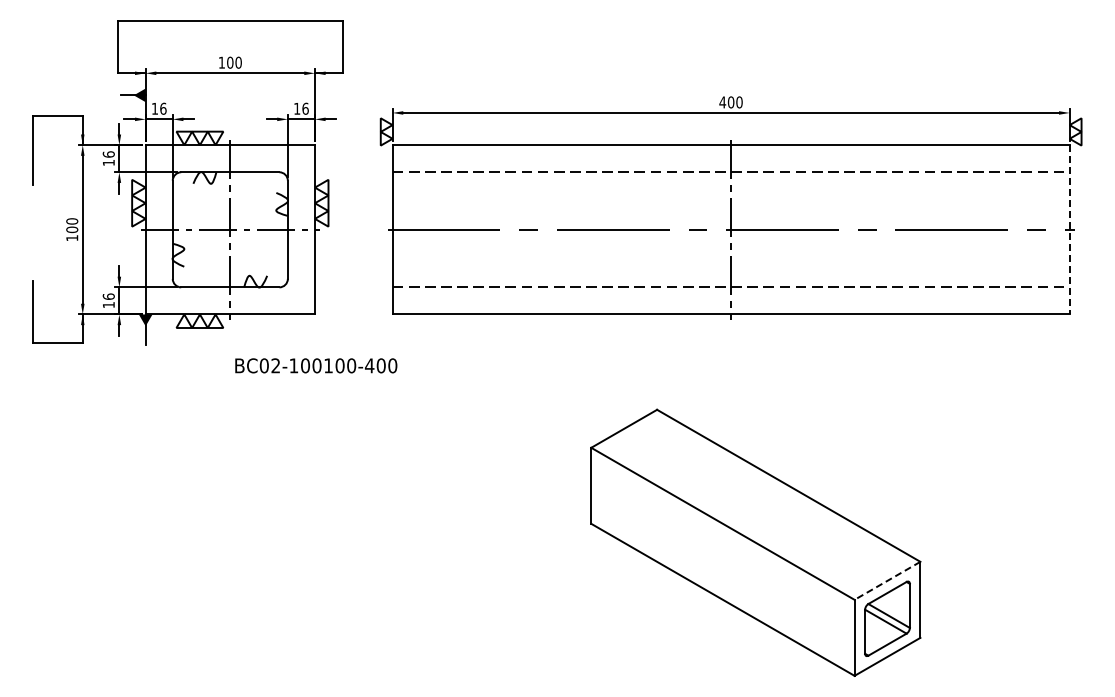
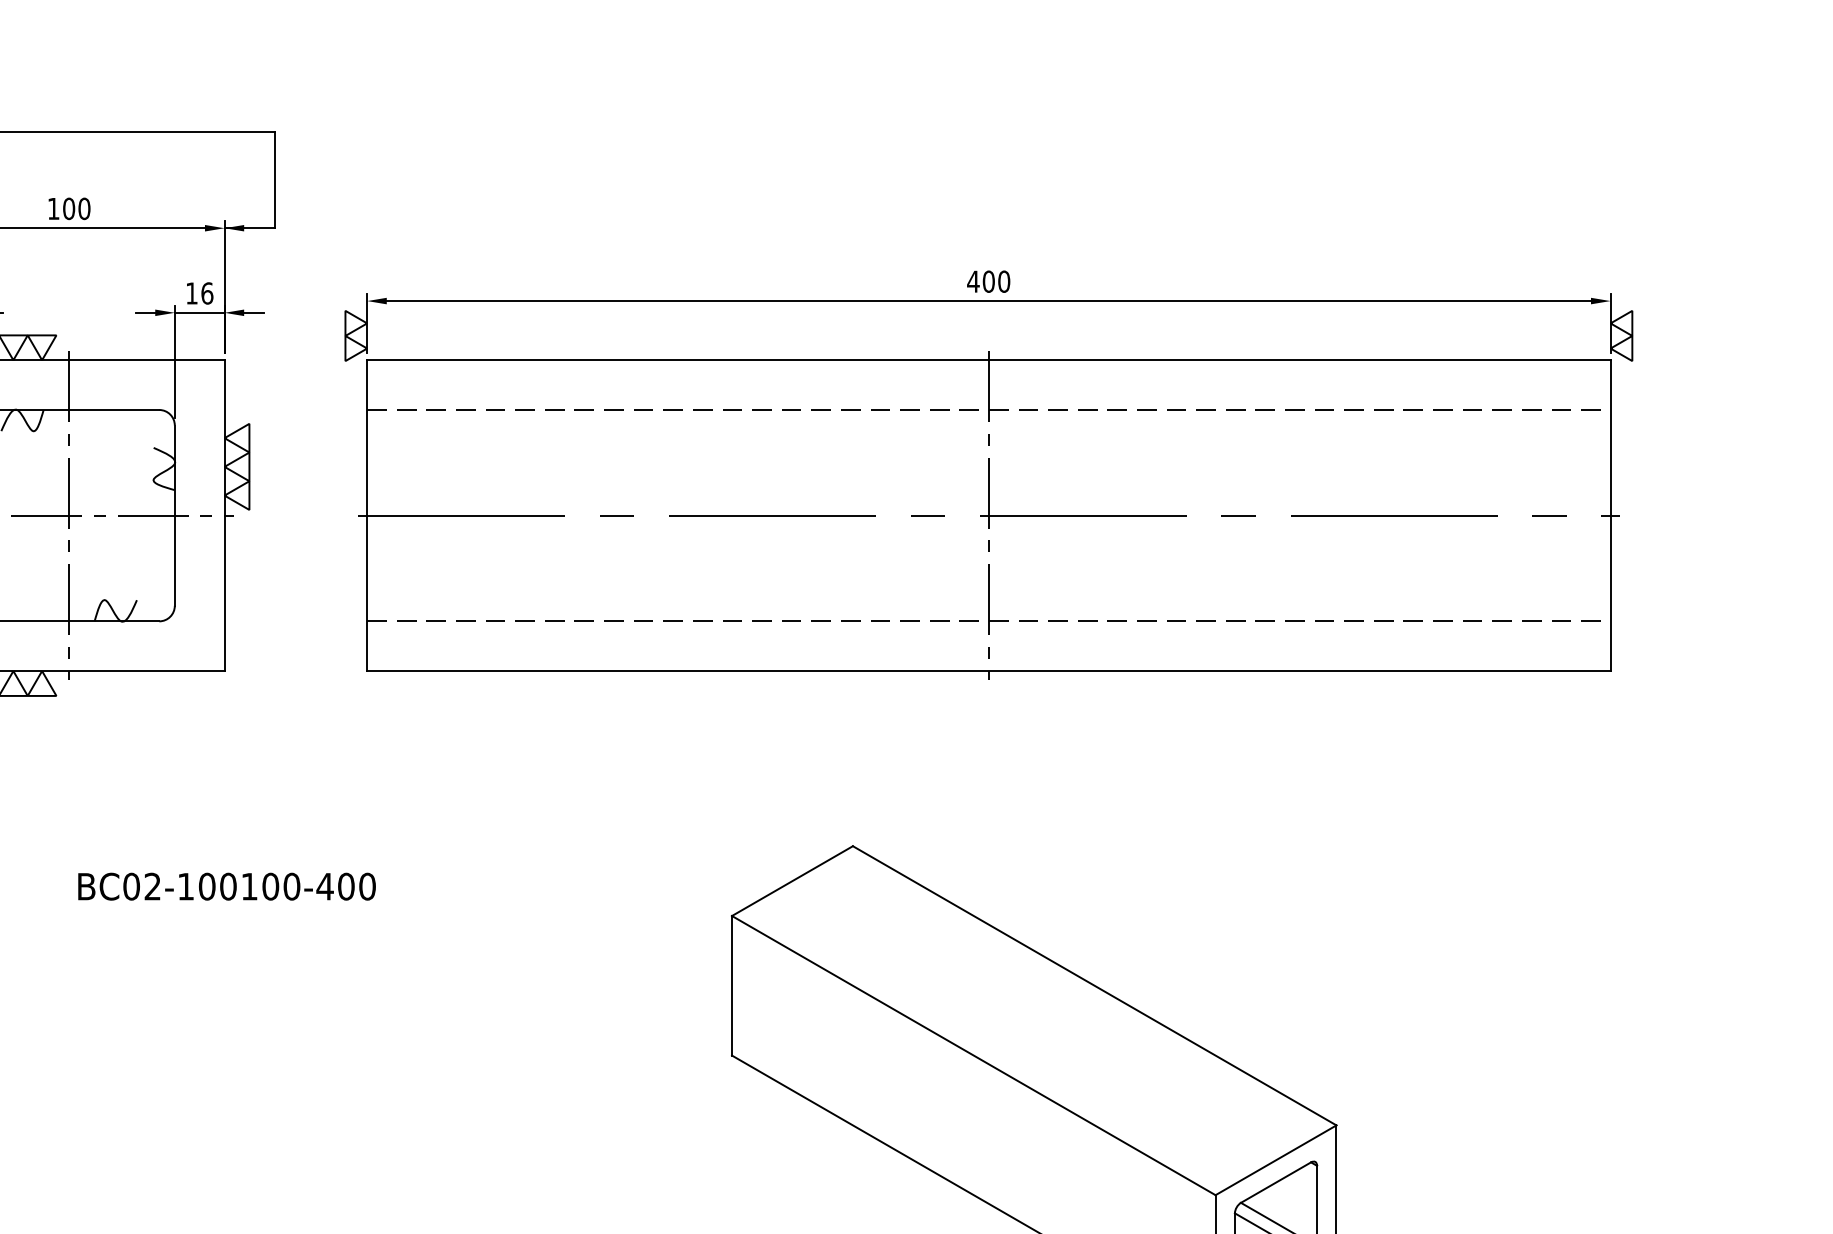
line: (1069, 229) -> (1610, 515), dashed -> solid
text: (316, 365) -> (227, 886), moved
line: (887, 581) -> (1275, 1161), dashed -> solid

